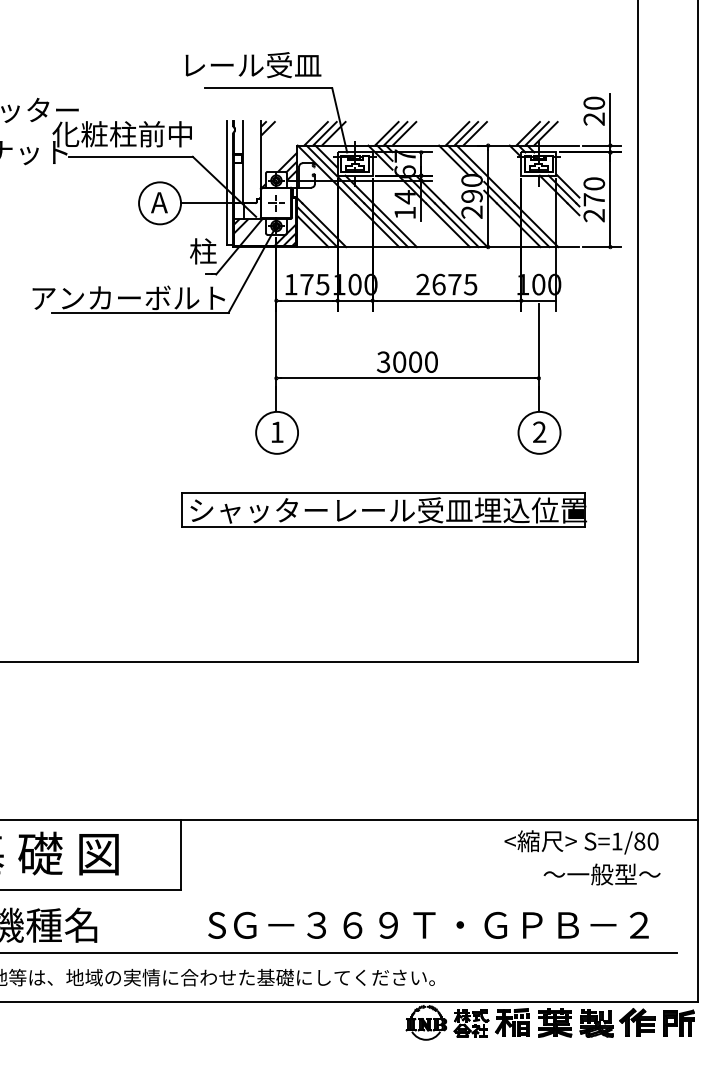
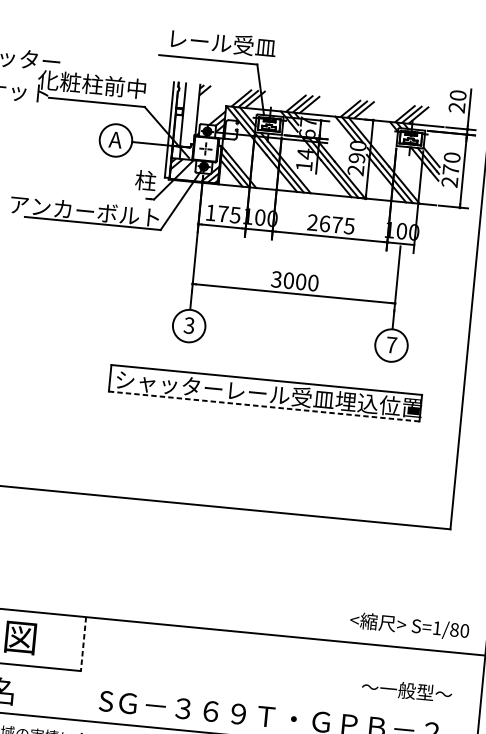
text: (253, 65) -> (223, 43), moved
text: (539, 431) -> (391, 344), 2 -> 7
text: (276, 432) -> (188, 325), 1 -> 3
line: (382, 526) -> (263, 406), solid -> dashed
text: (581, 842) -> (409, 626), moved
line: (180, 854) -> (83, 643), solid -> dashed

